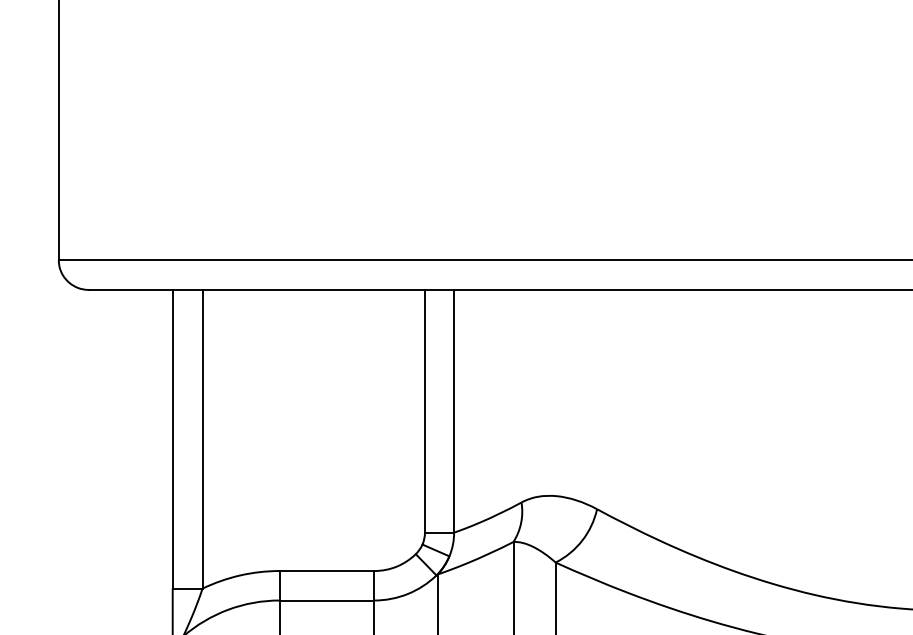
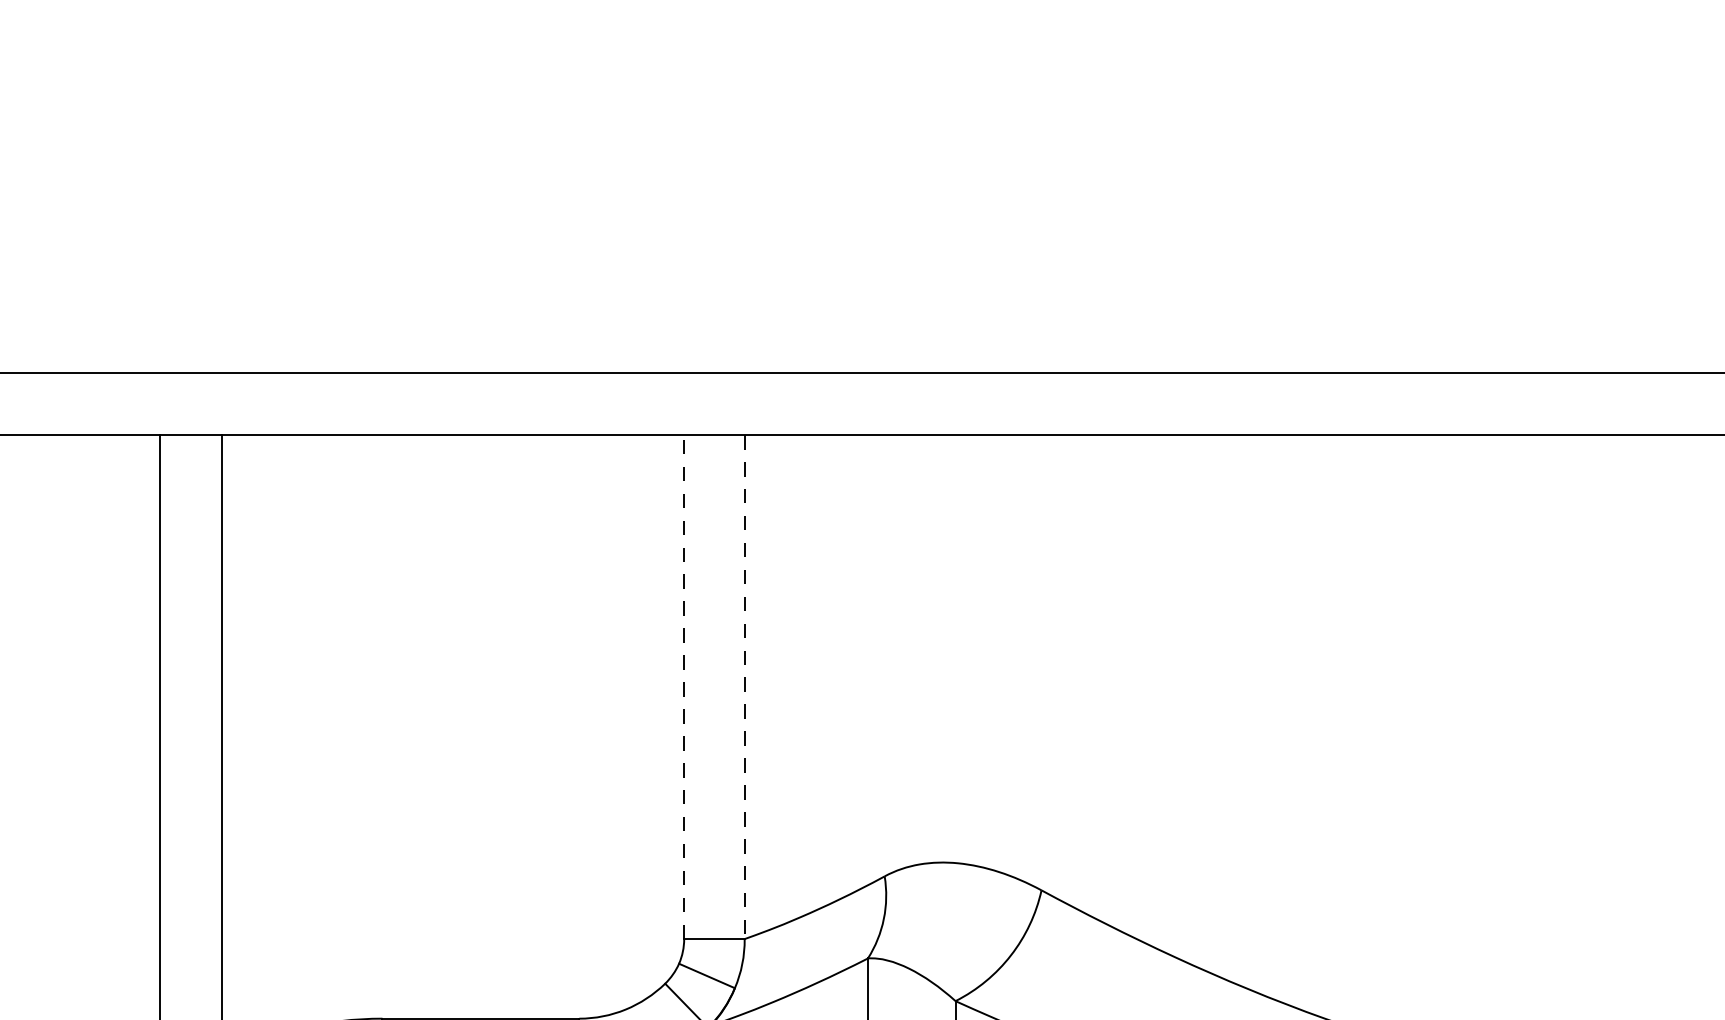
line: (424, 410) -> (683, 685), solid -> dashed
line: (454, 411) -> (745, 687), solid -> dashed

